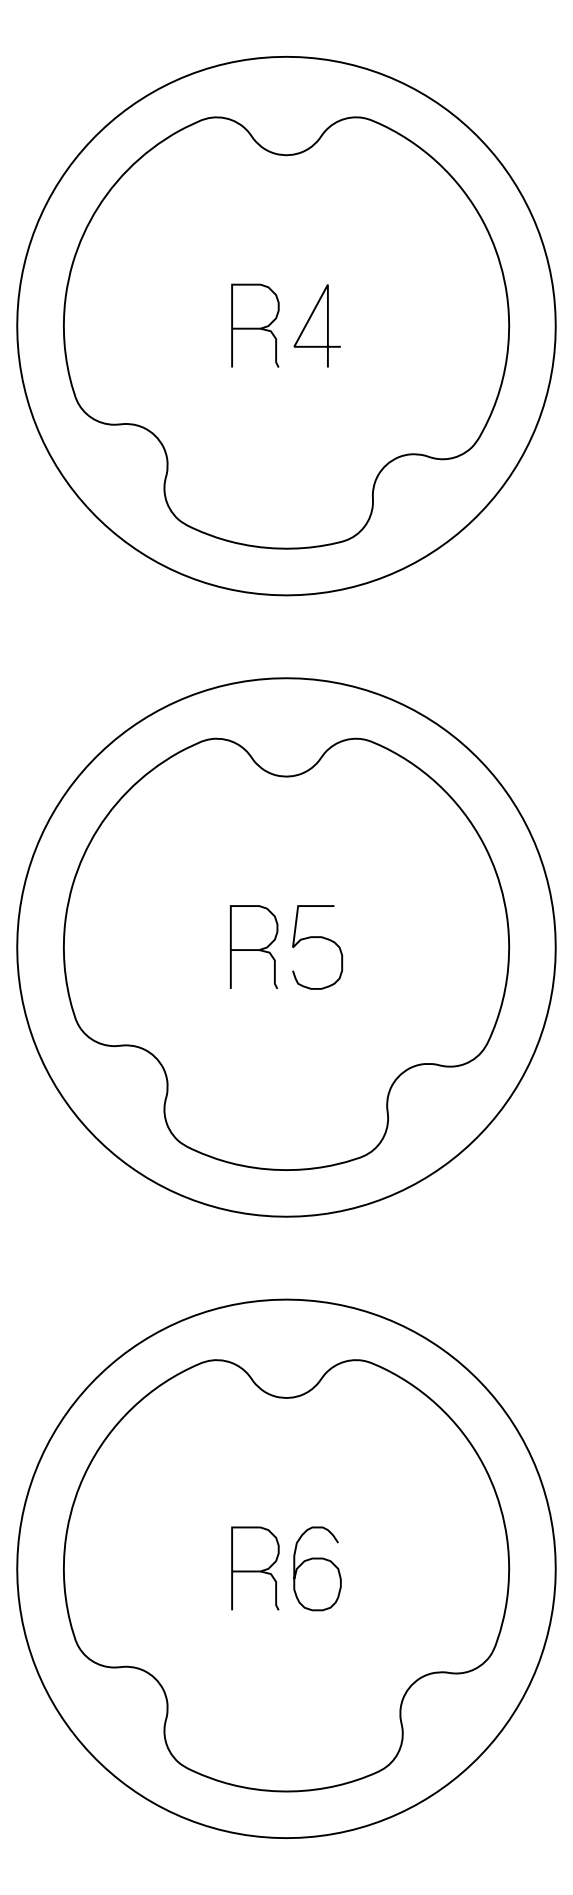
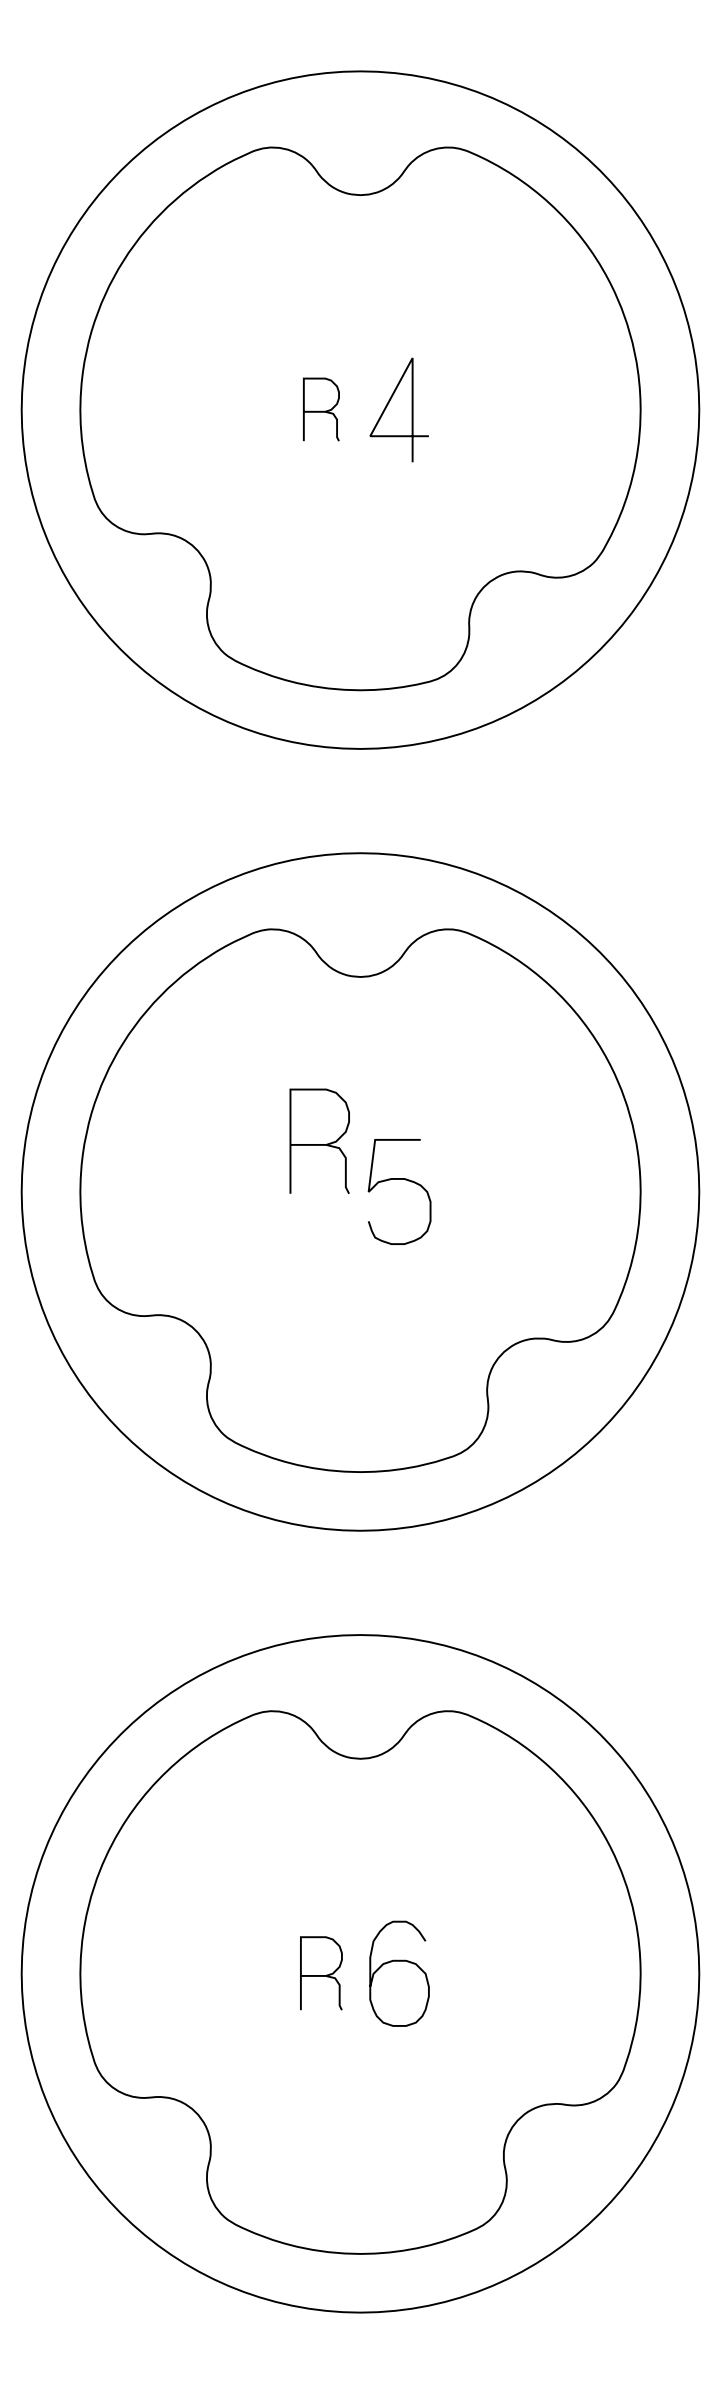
part: (255, 325) -> (321, 409), size x0.6
part: (254, 947) -> (320, 1141), moved
part: (255, 1568) -> (321, 1973), size x0.7

